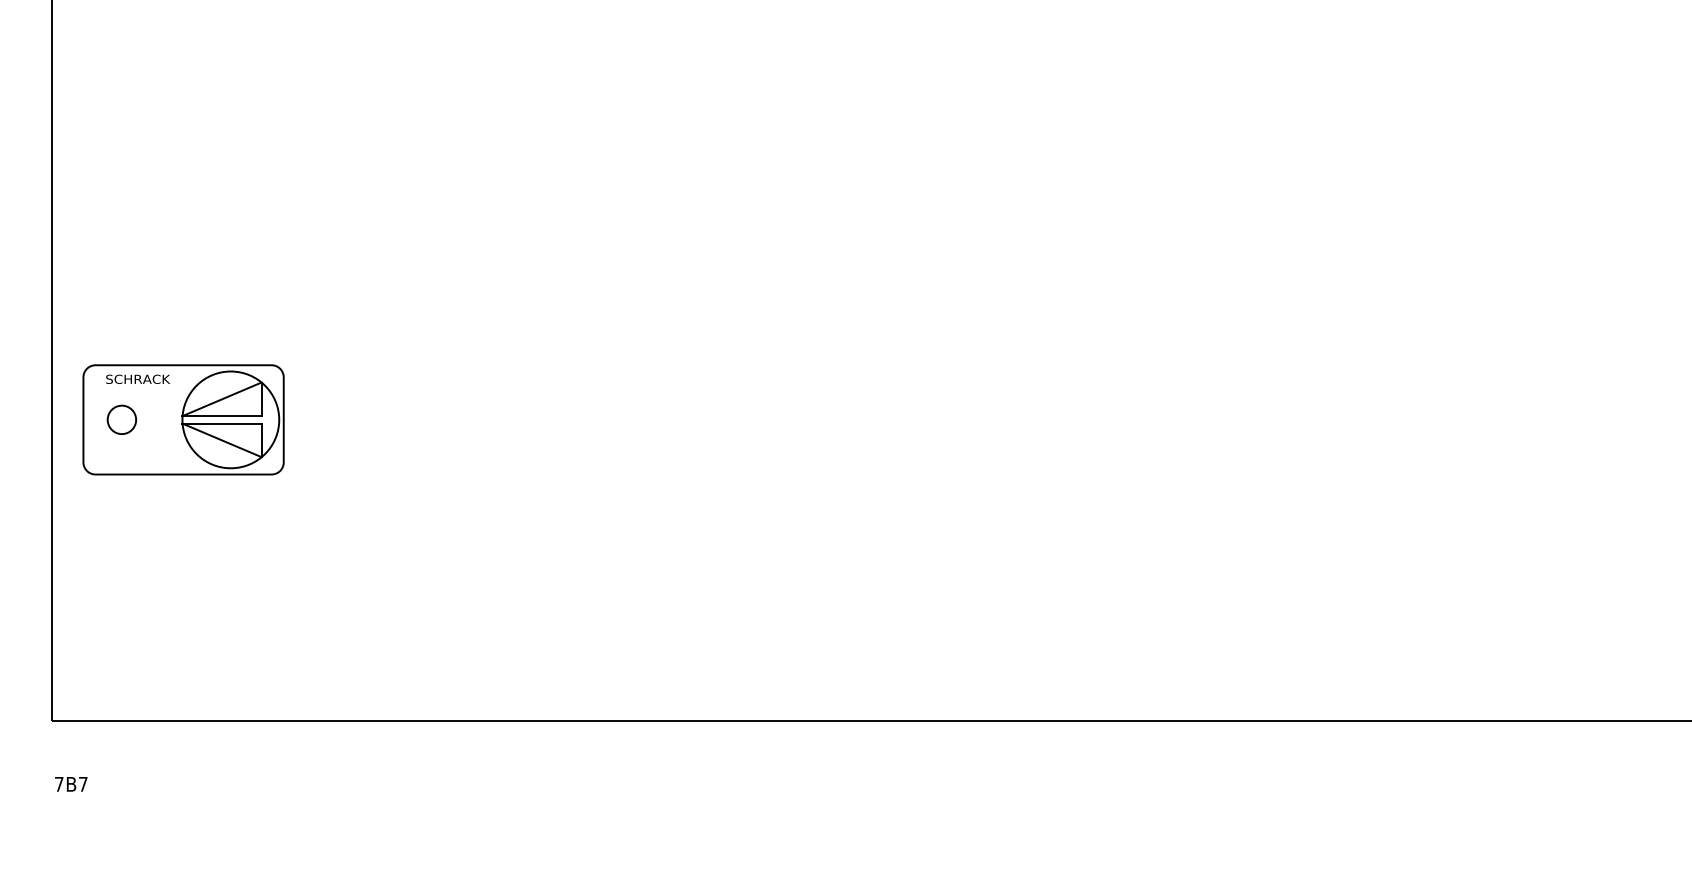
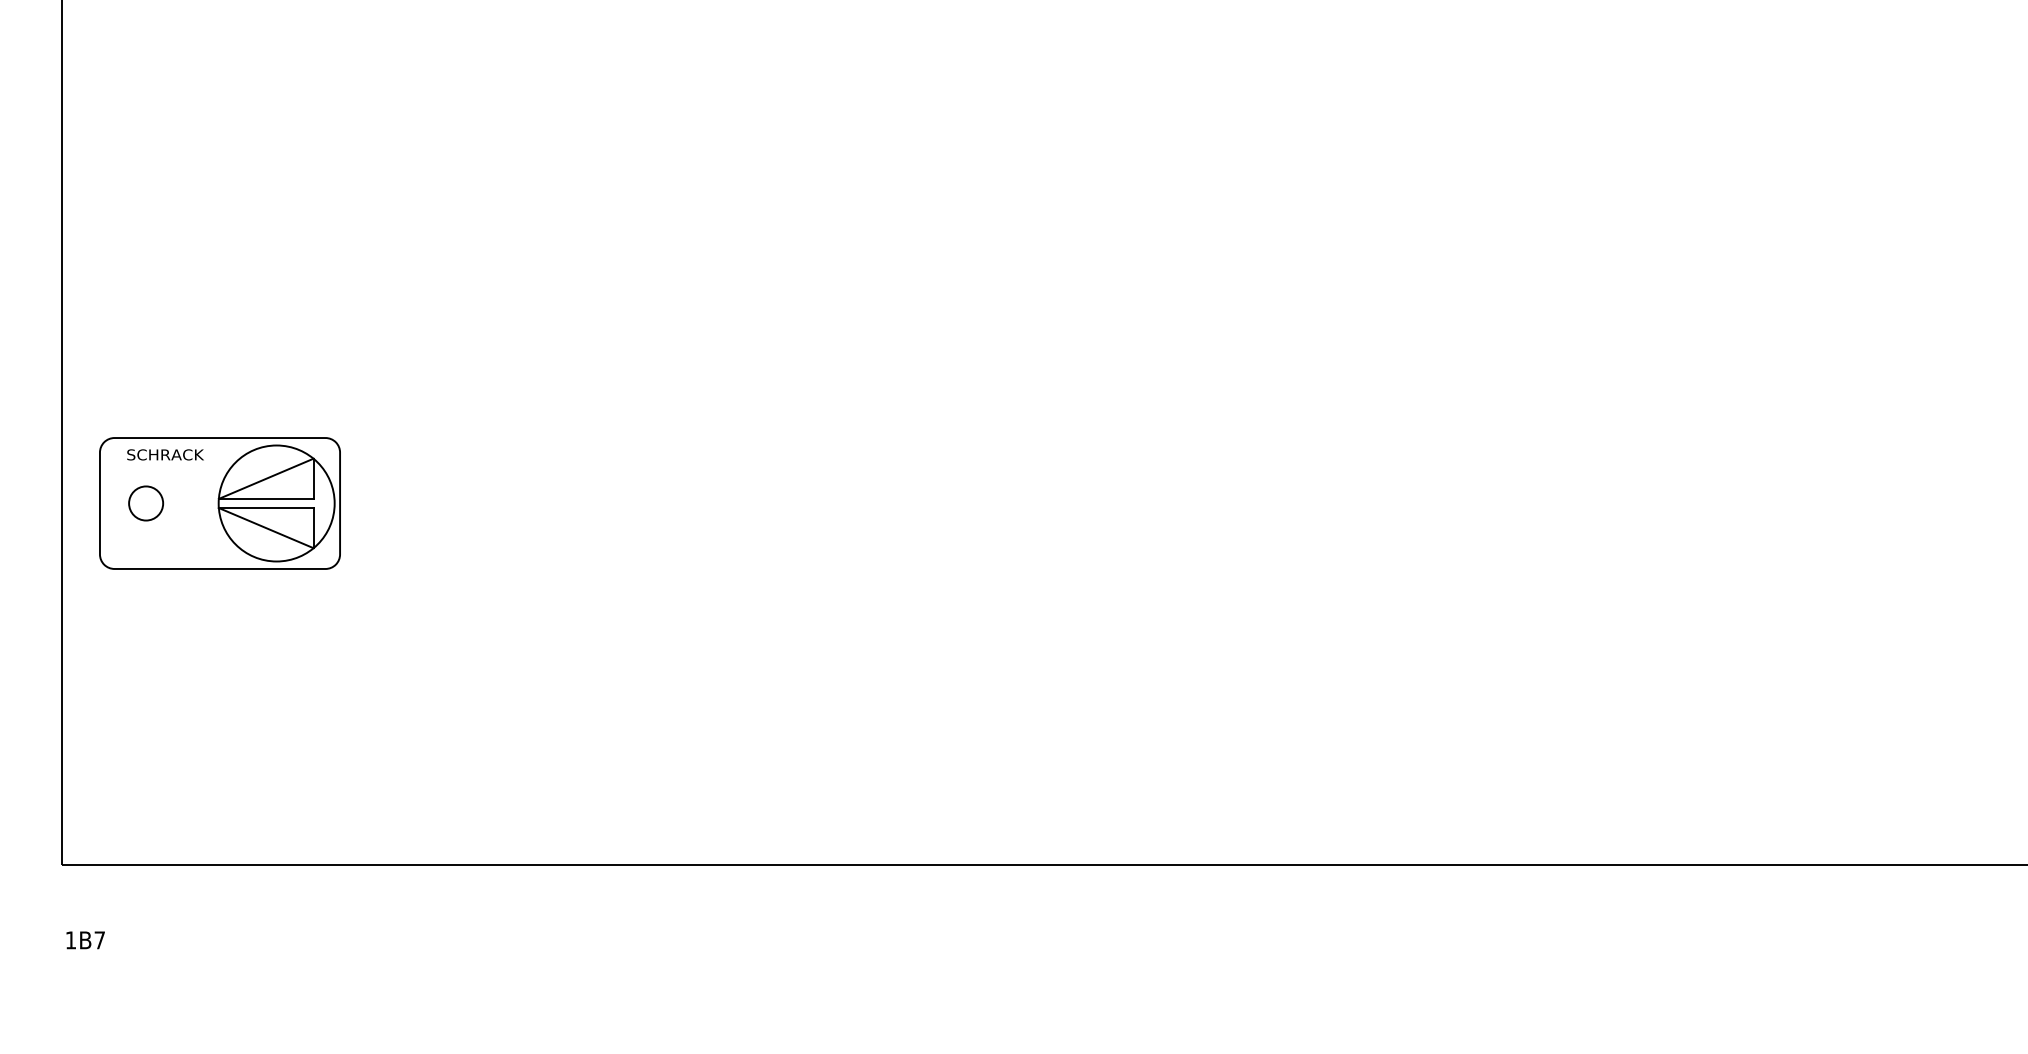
text: (59, 784) -> (71, 940), 7B7 -> 1B7

